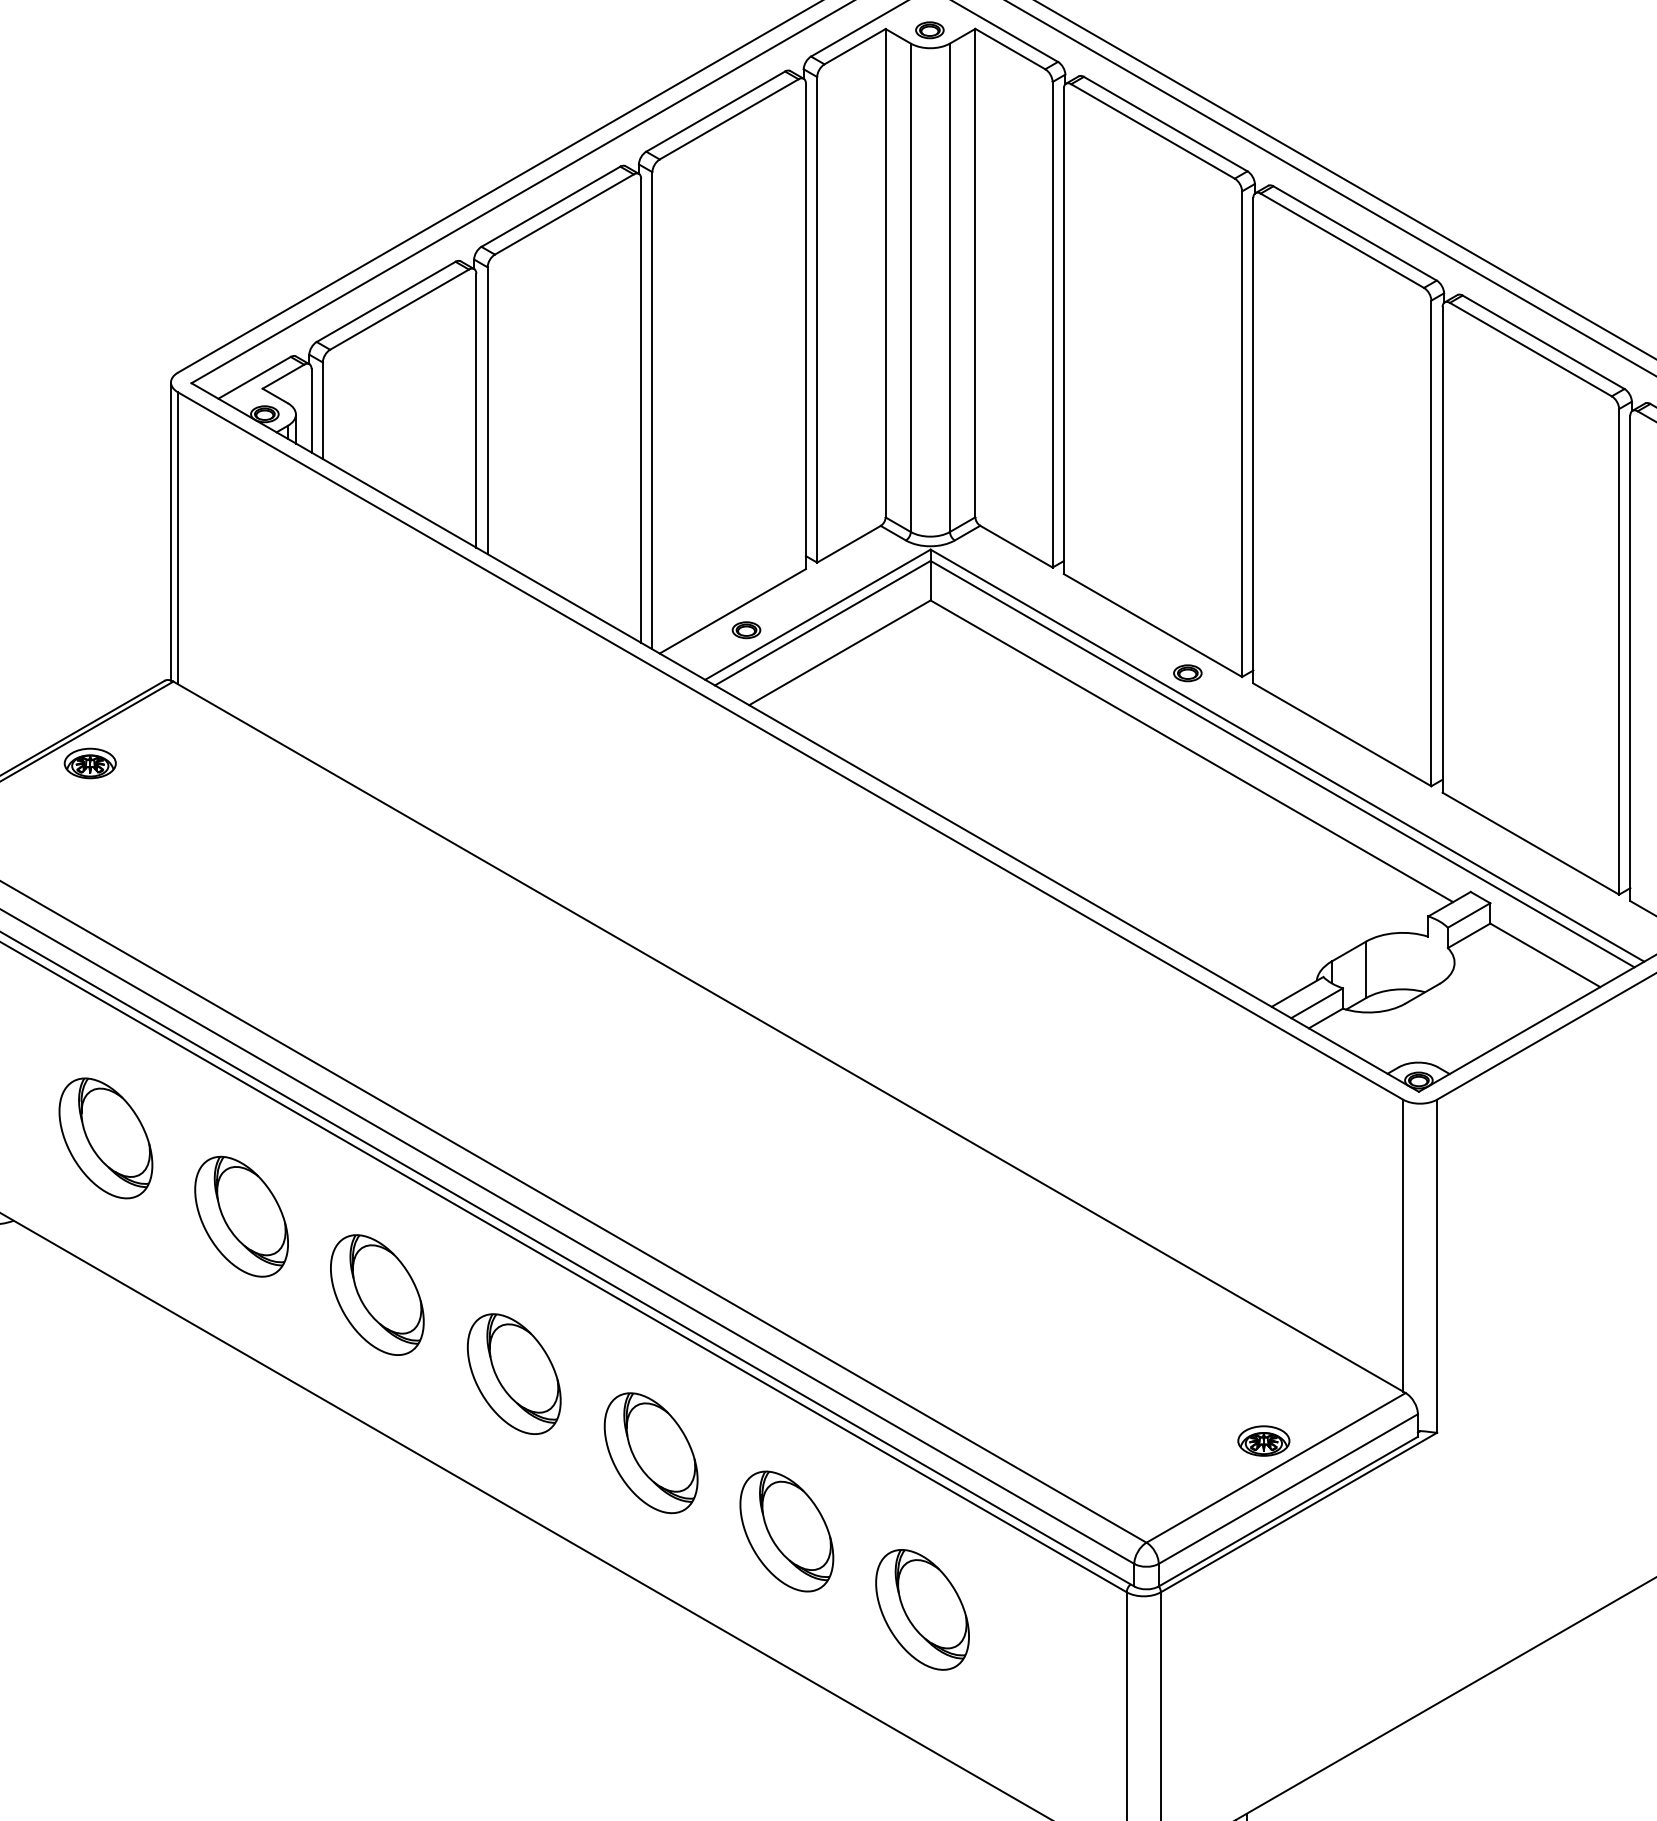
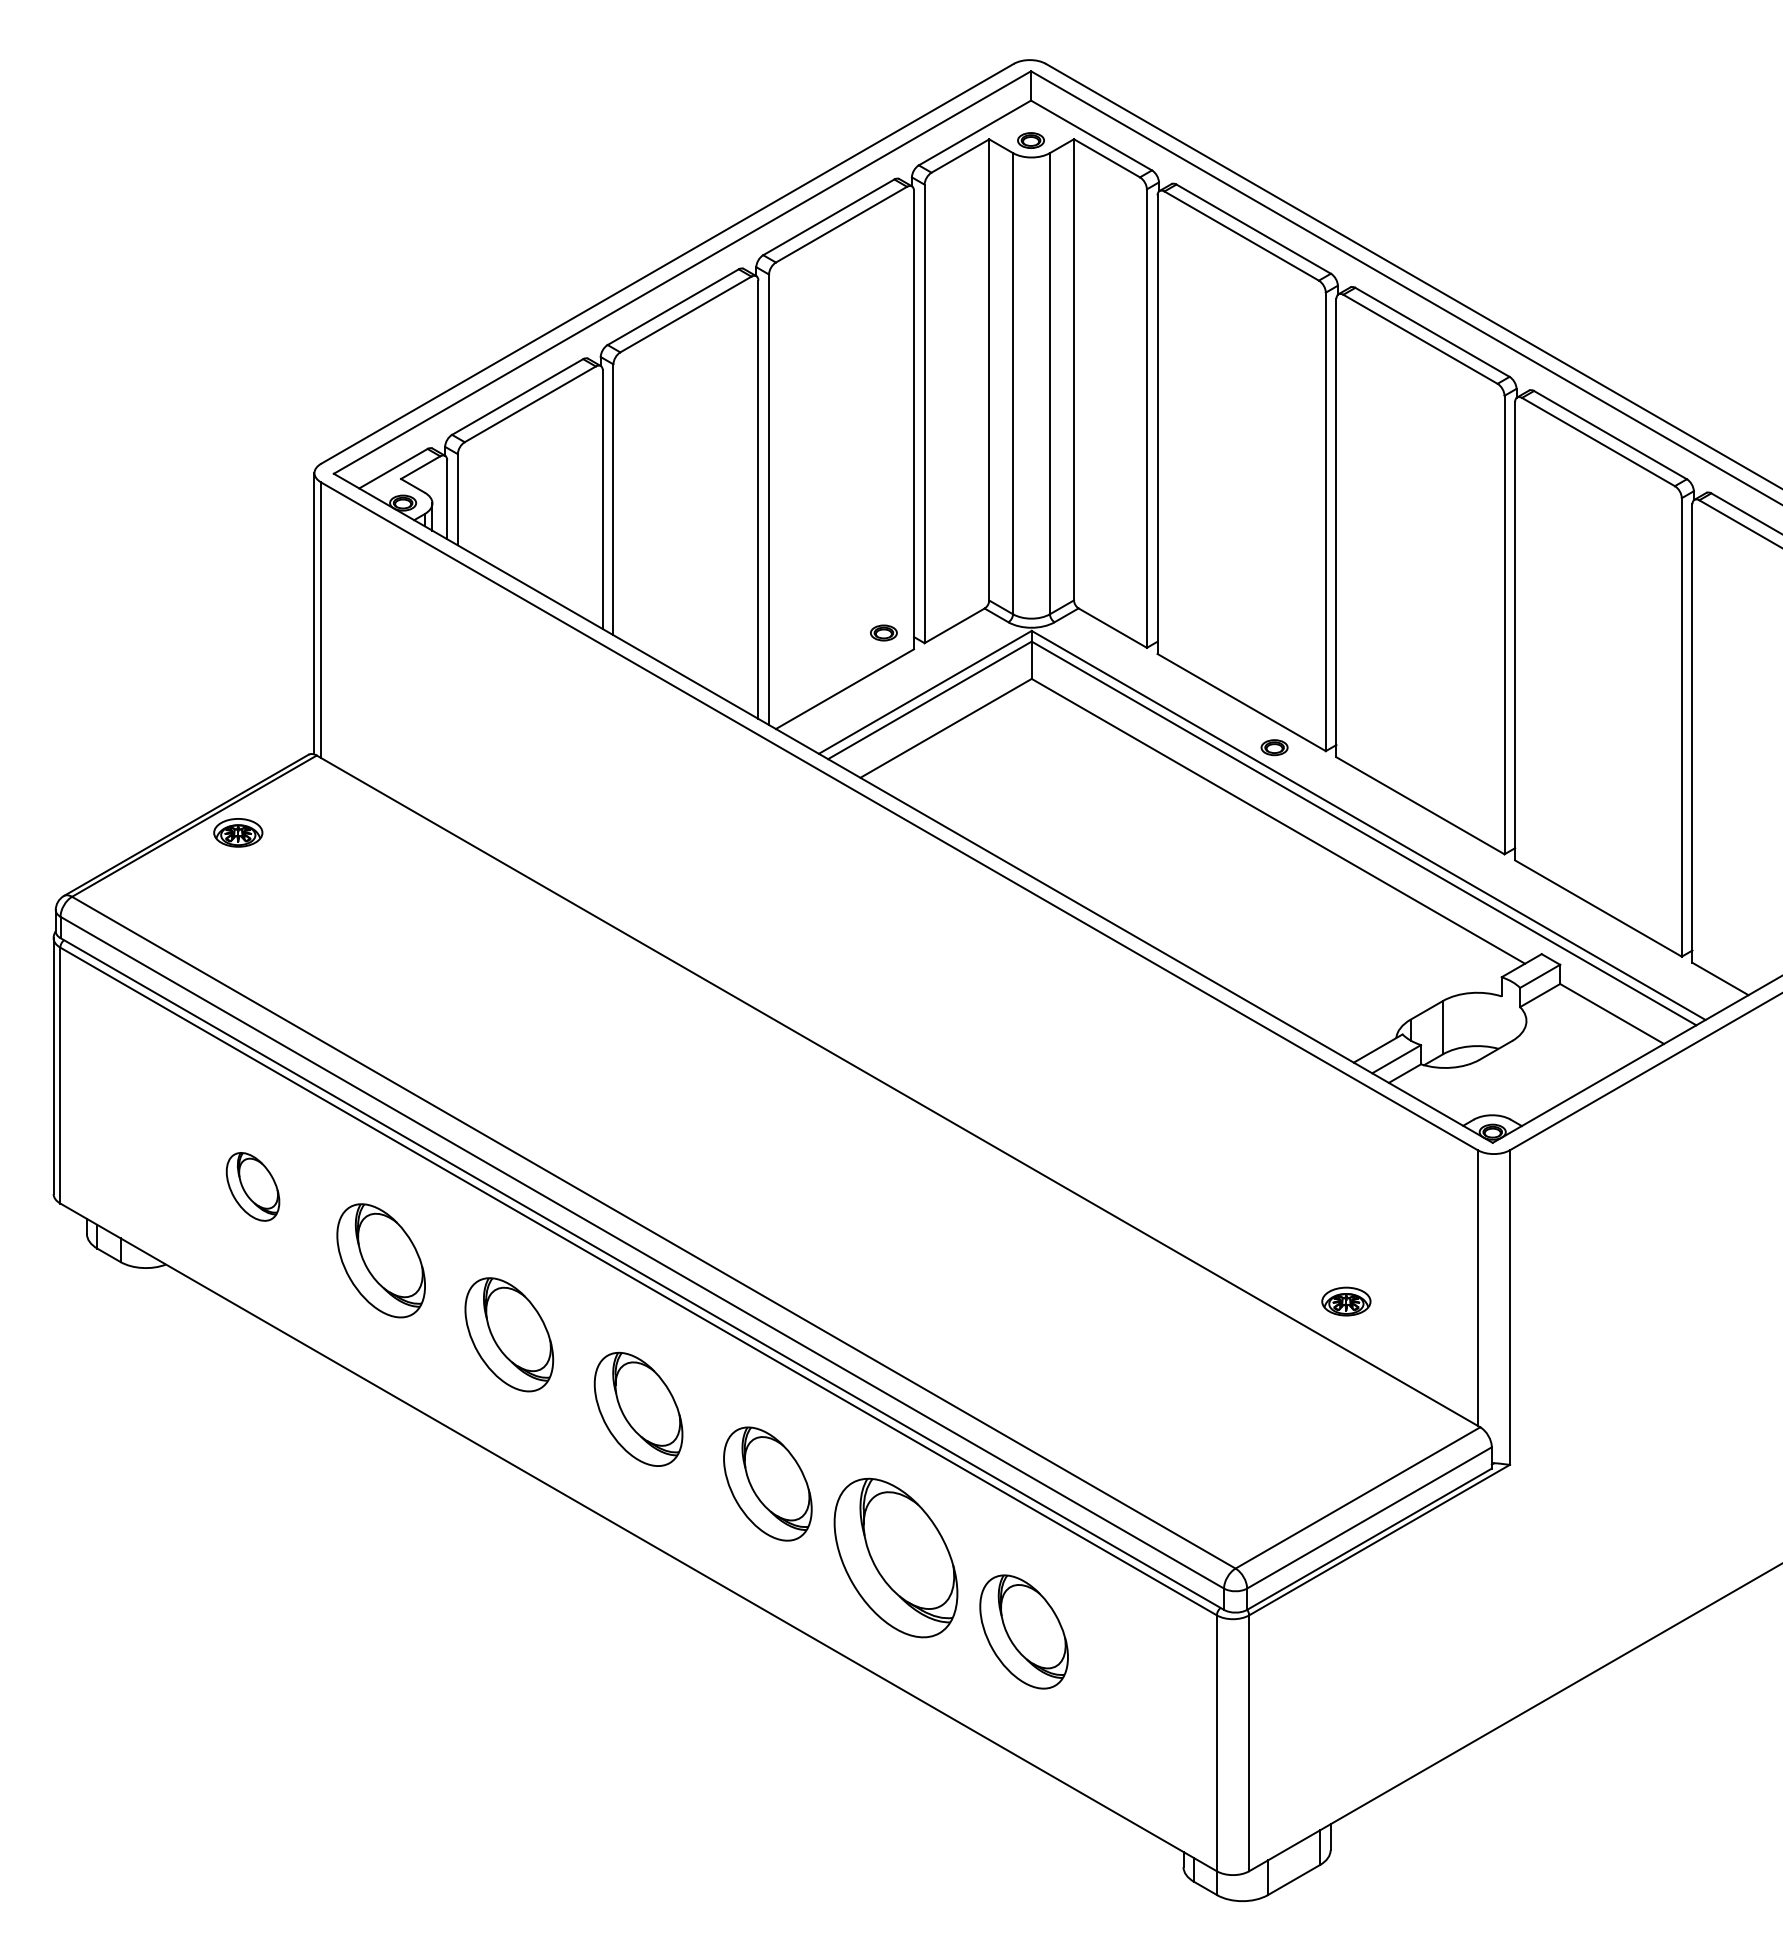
part: (746, 629) -> (883, 632), moved
part: (105, 1138) -> (252, 1186), size x0.6
part: (1263, 1440) -> (1346, 1301), moved
part: (786, 1530) -> (895, 1557), size x1.4

